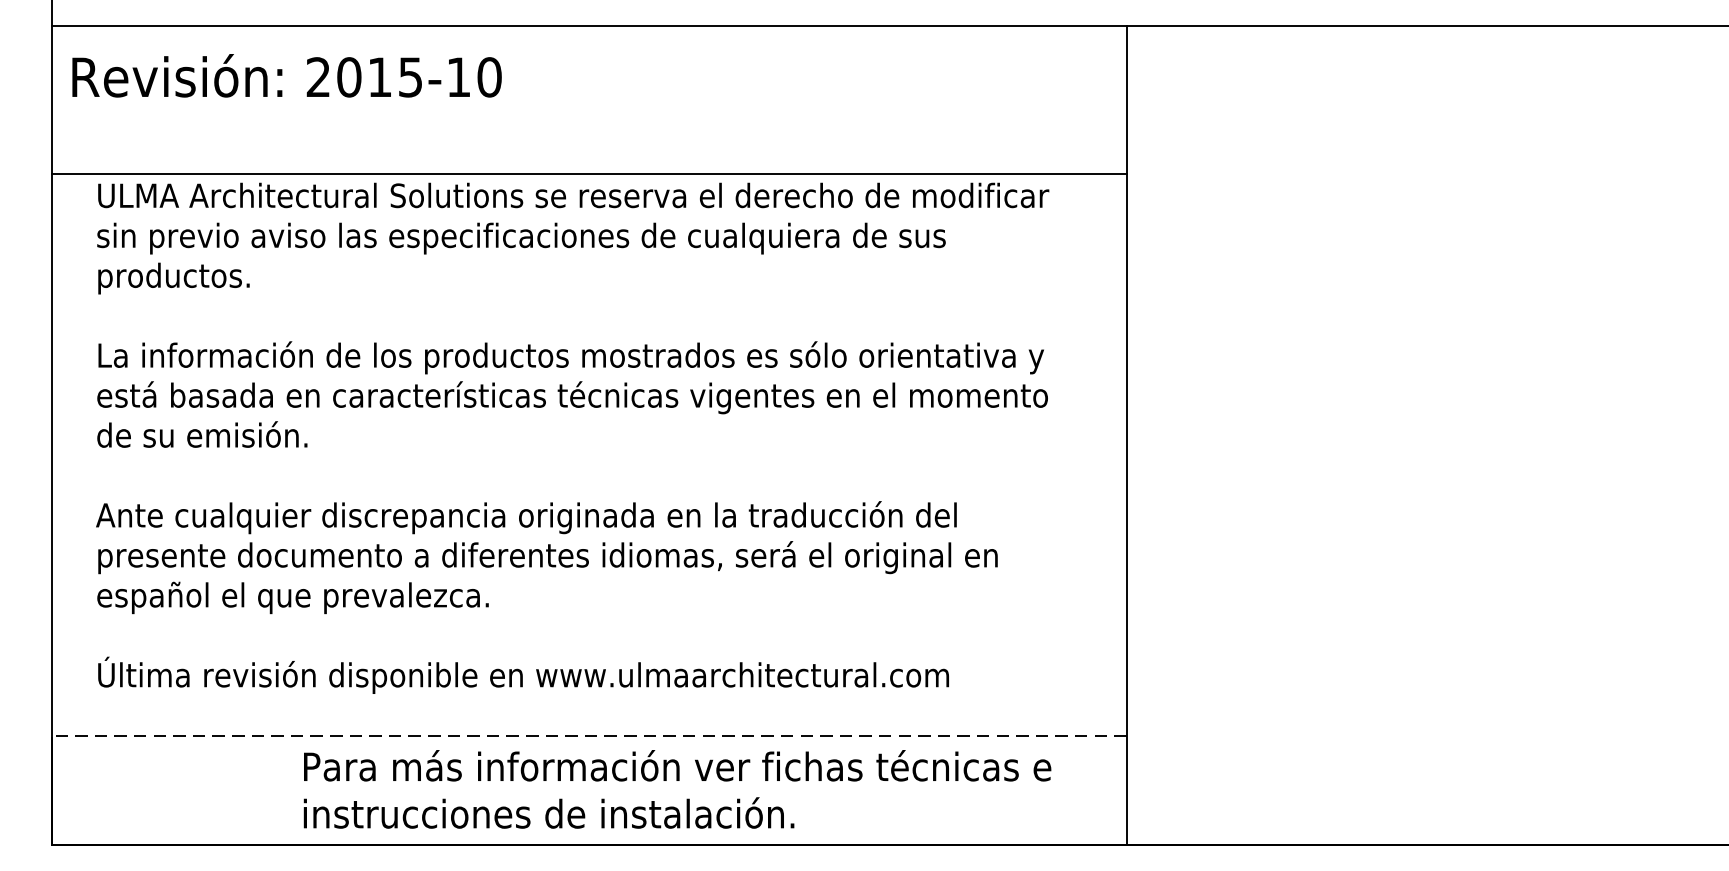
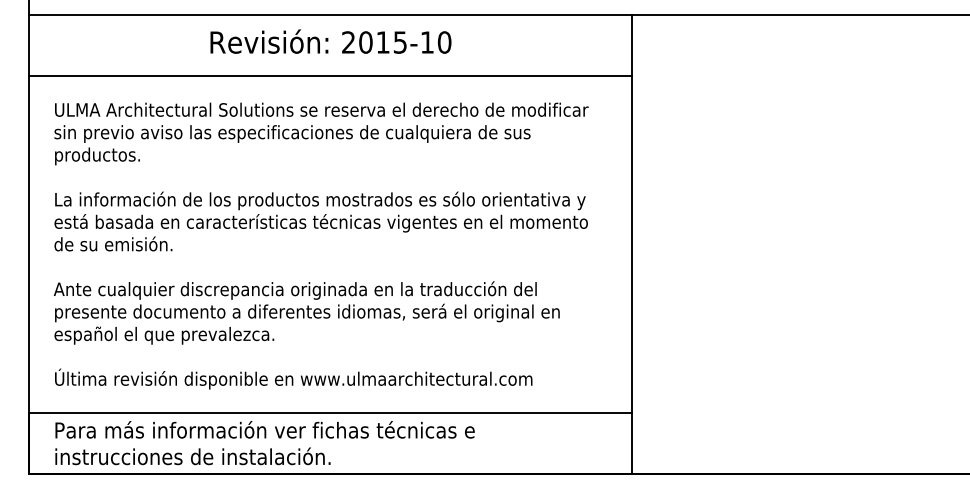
text: (286, 75) -> (330, 41), moved
line: (589, 173) -> (330, 75), moved
line: (589, 736) -> (330, 413), dashed -> solid
text: (676, 790) -> (264, 443), moved

